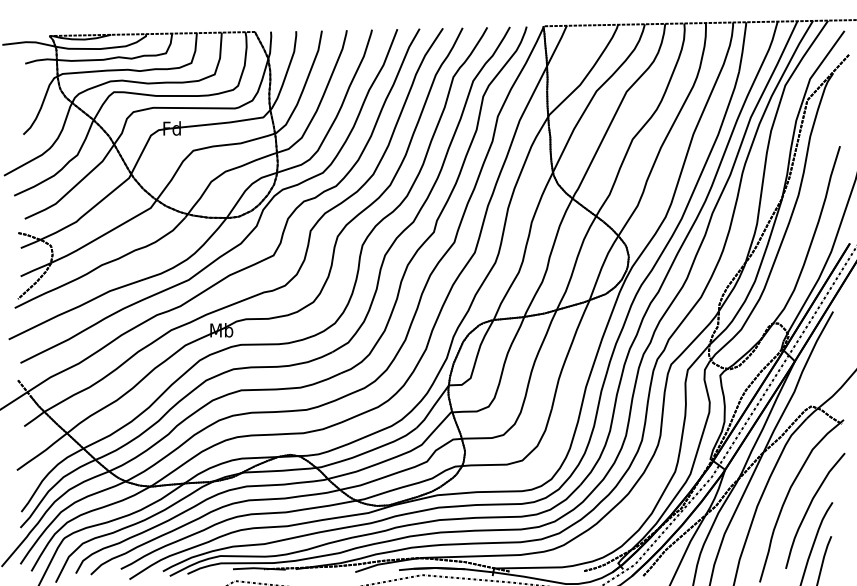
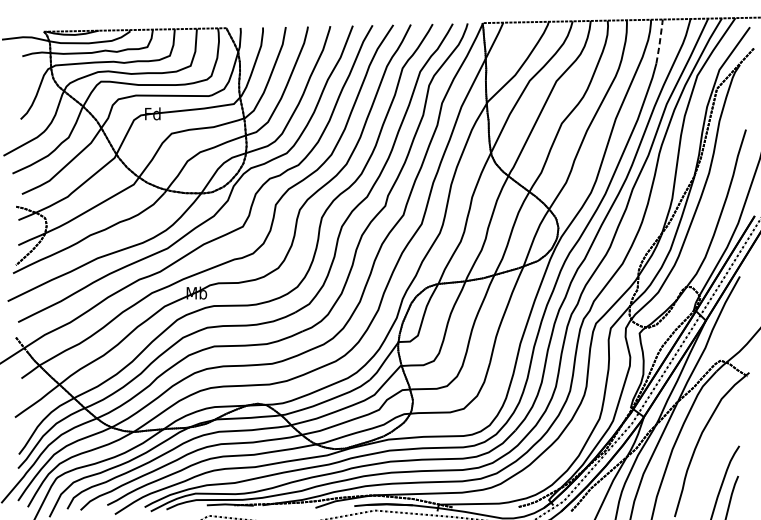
line: (743, 46) -> (660, 41), solid -> dashed
curve: (809, 508) -> (718, 451), removed

